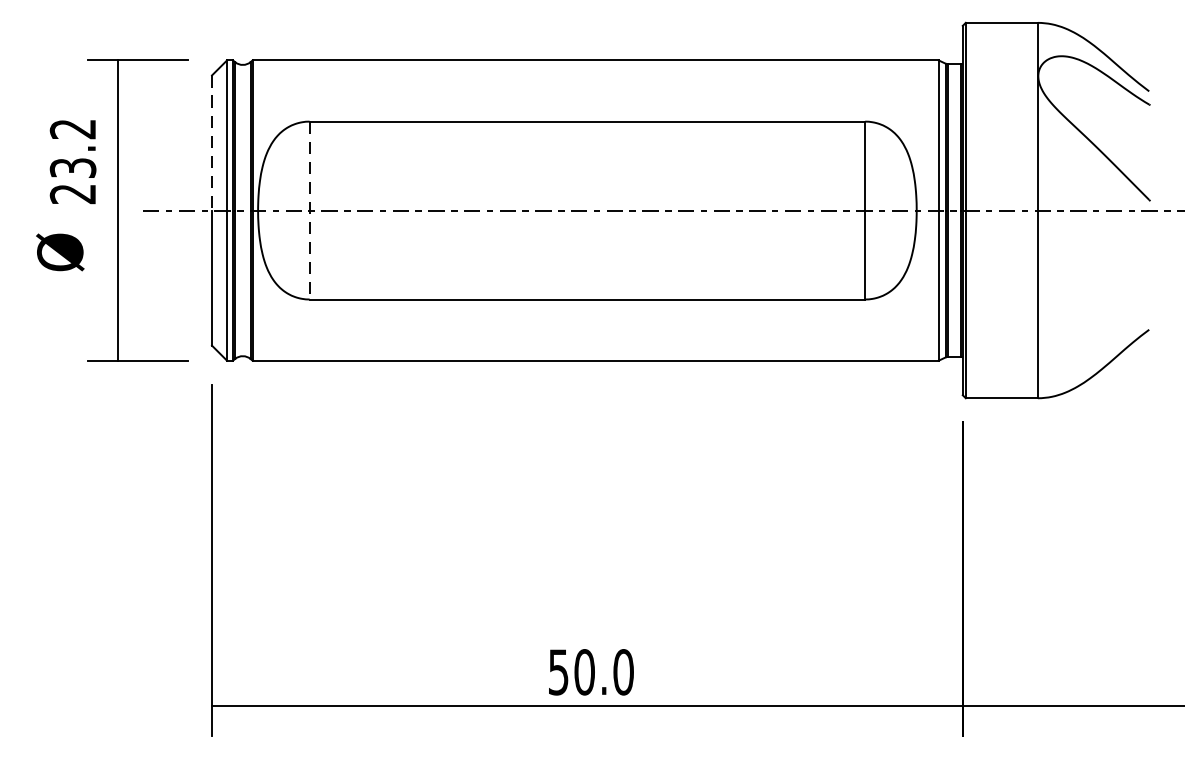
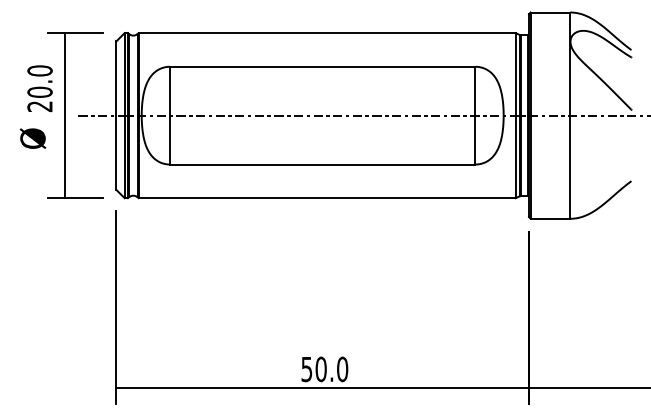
line: (212, 144) -> (116, 79), dashed -> solid
text: (72, 148) -> (39, 81), 23.2 -> 20.0
line: (310, 210) -> (170, 115), dashed -> solid

